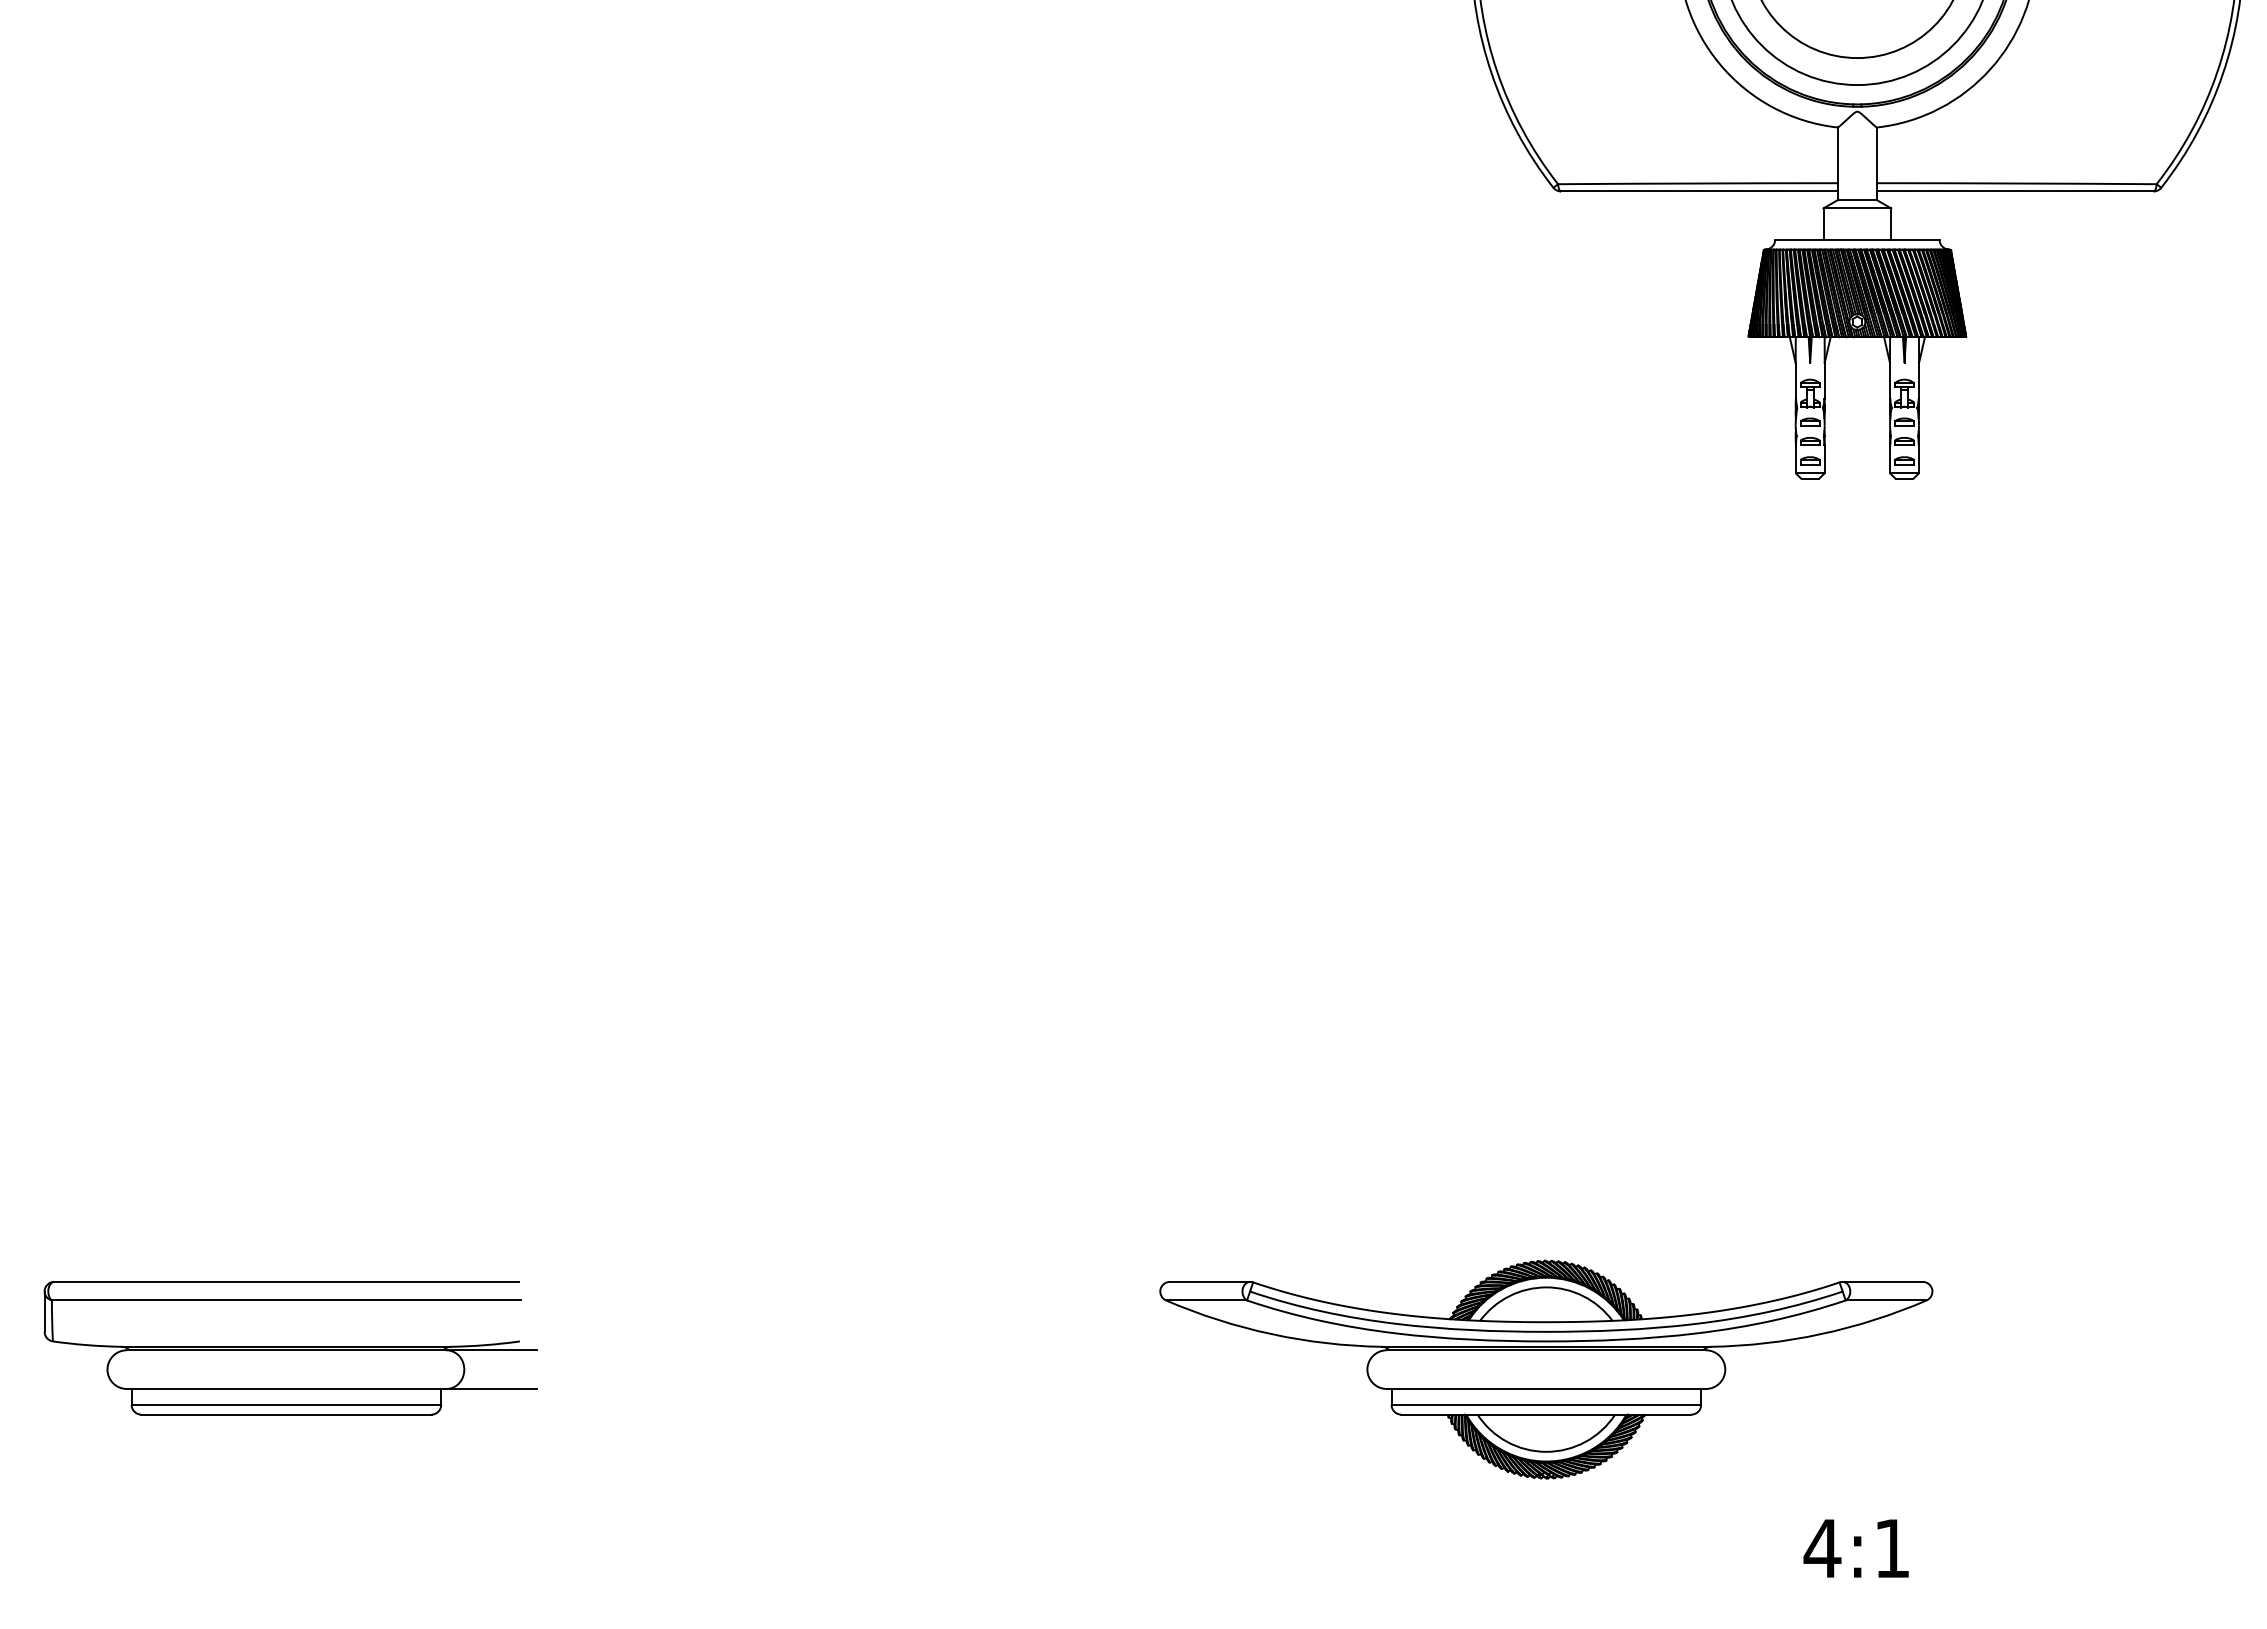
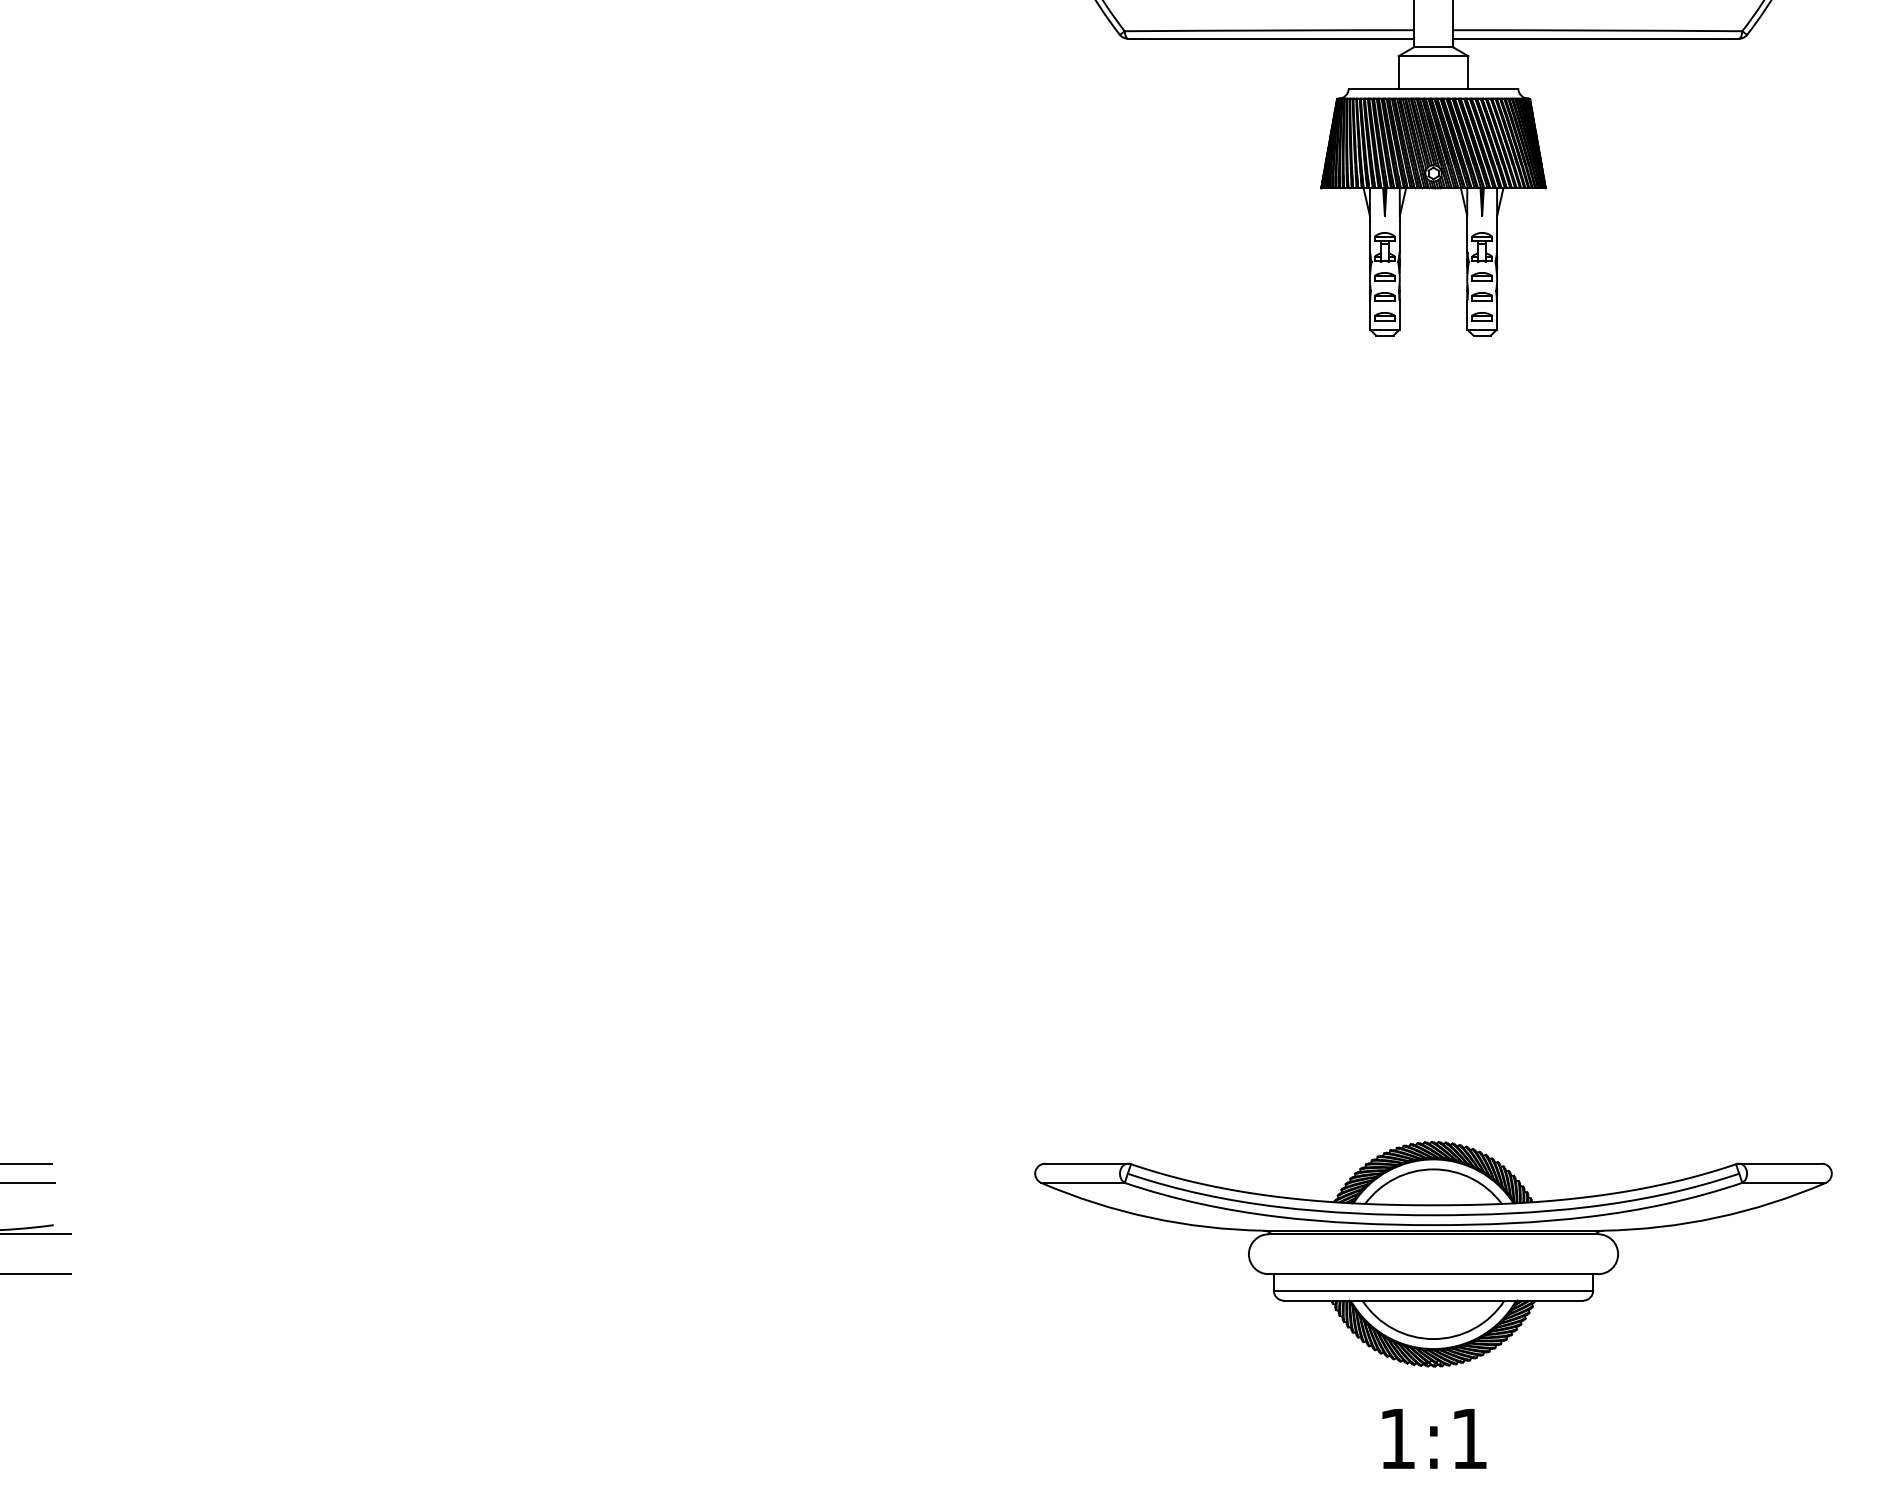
part: (1546, 1369) -> (1433, 1254), moved
text: (1822, 1548) -> (1397, 1438), 4:1 -> 1:1

